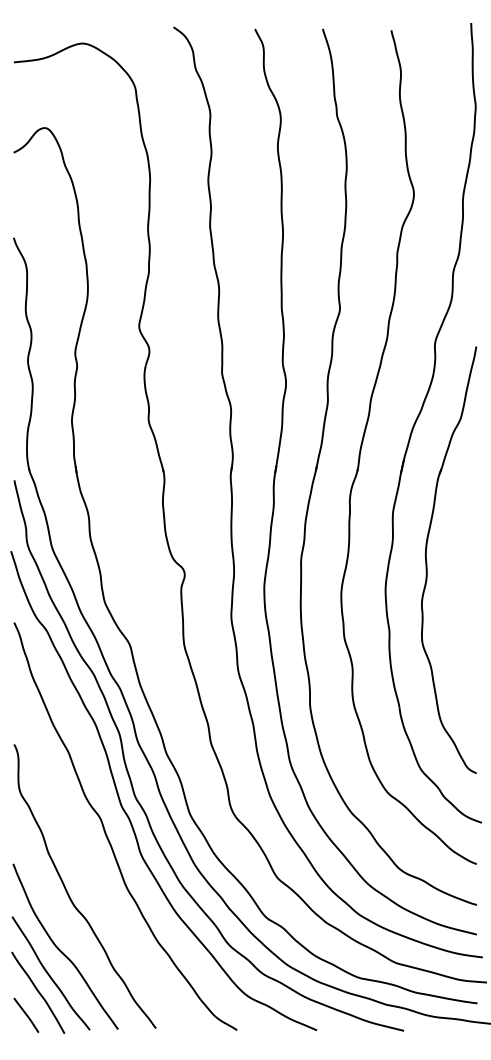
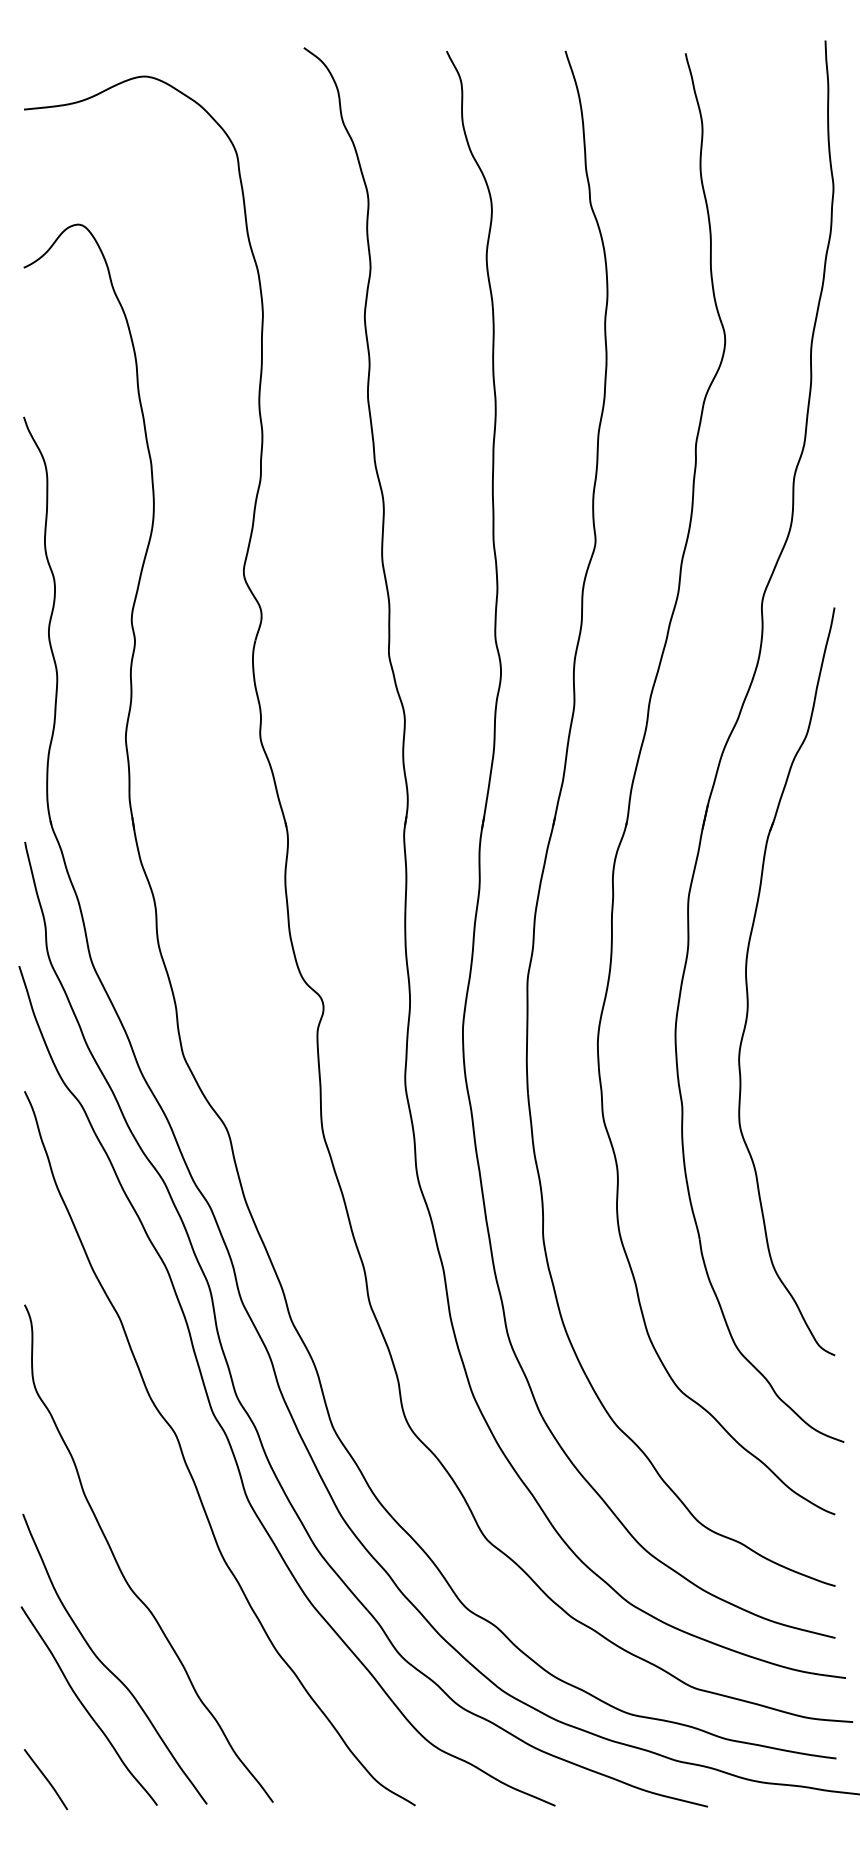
curve: (38, 992) -> (67, 1739), removed

